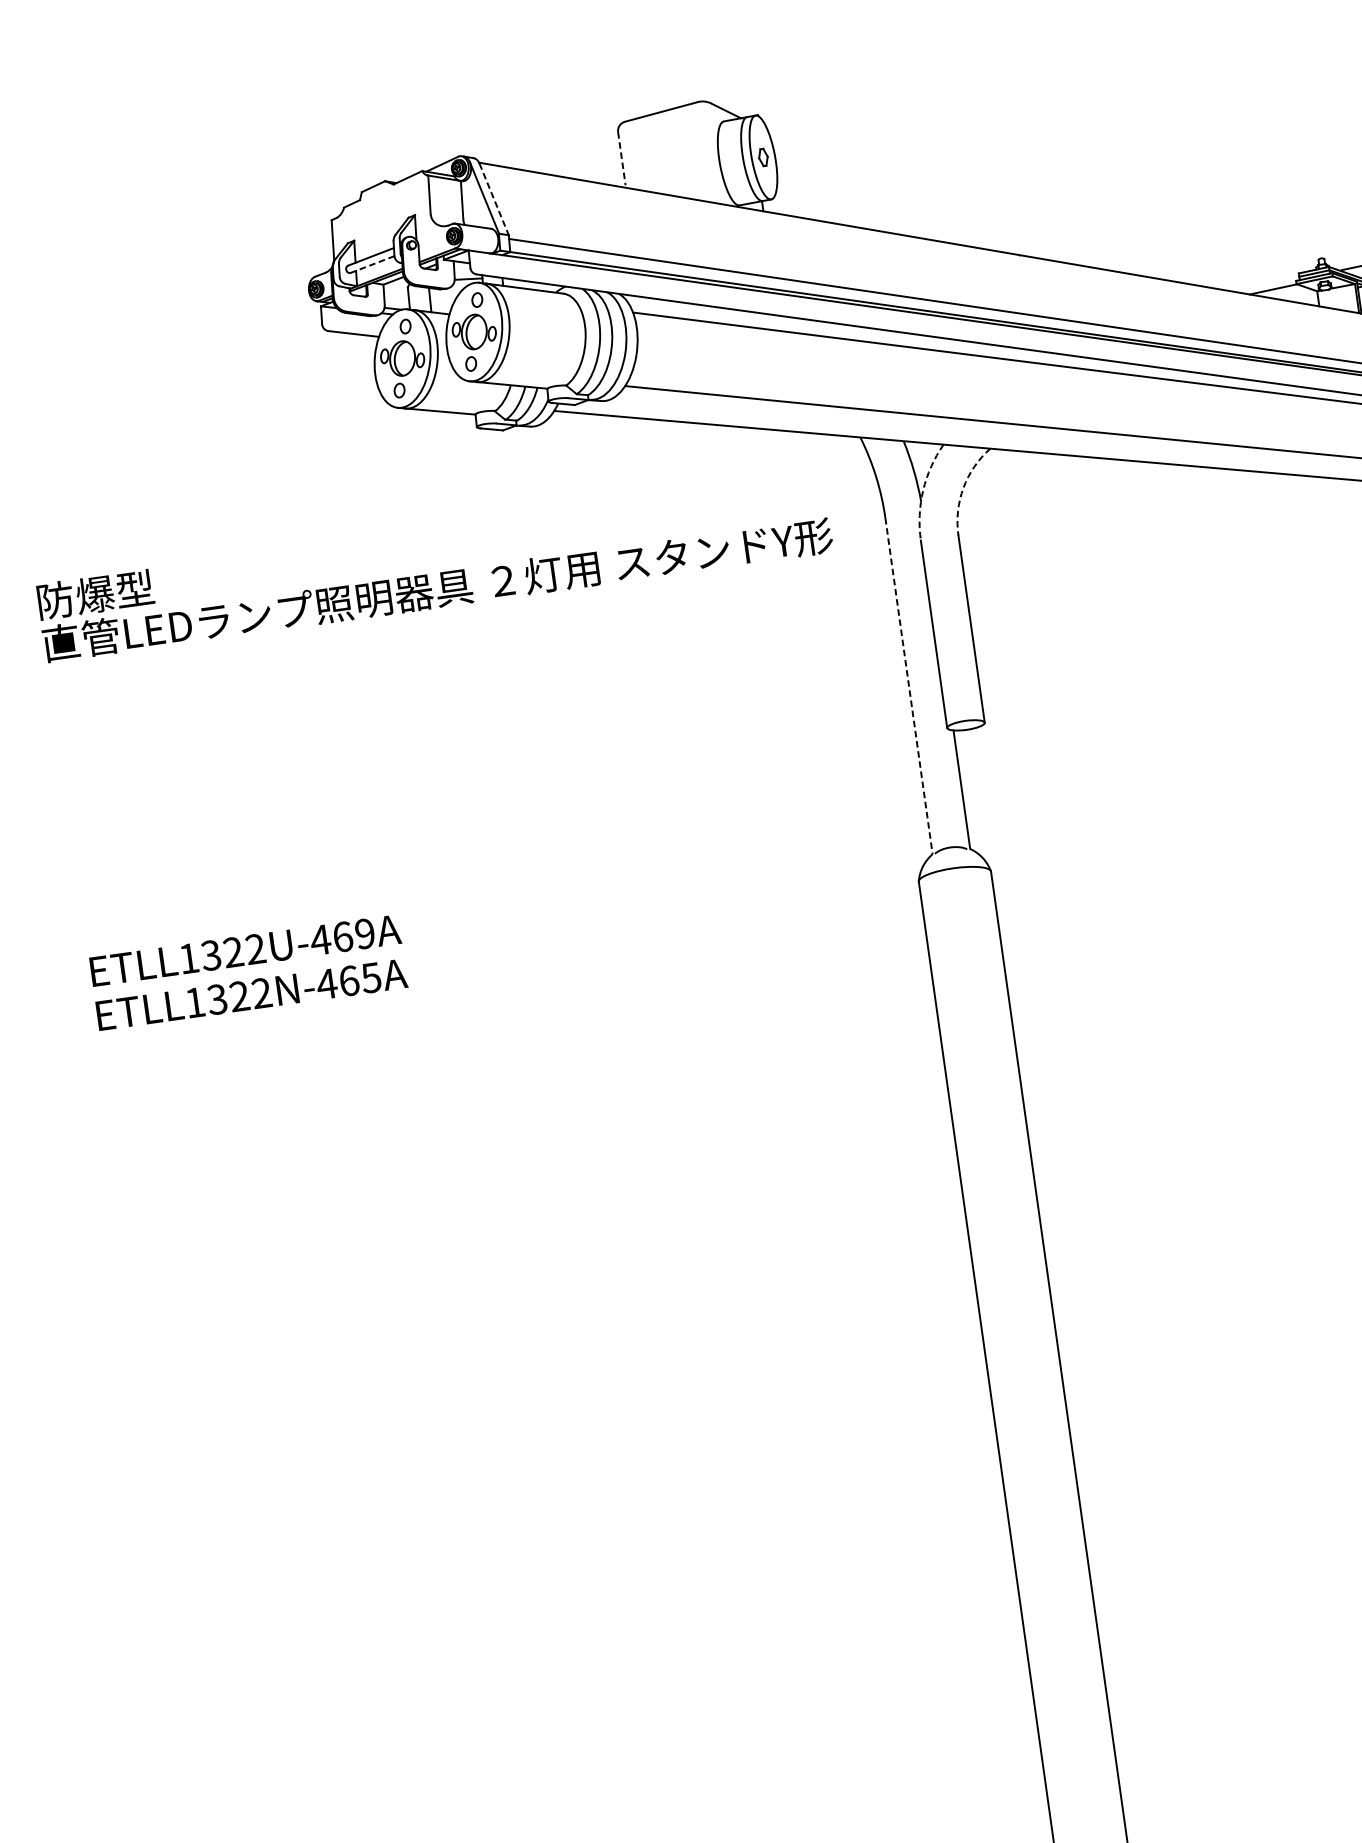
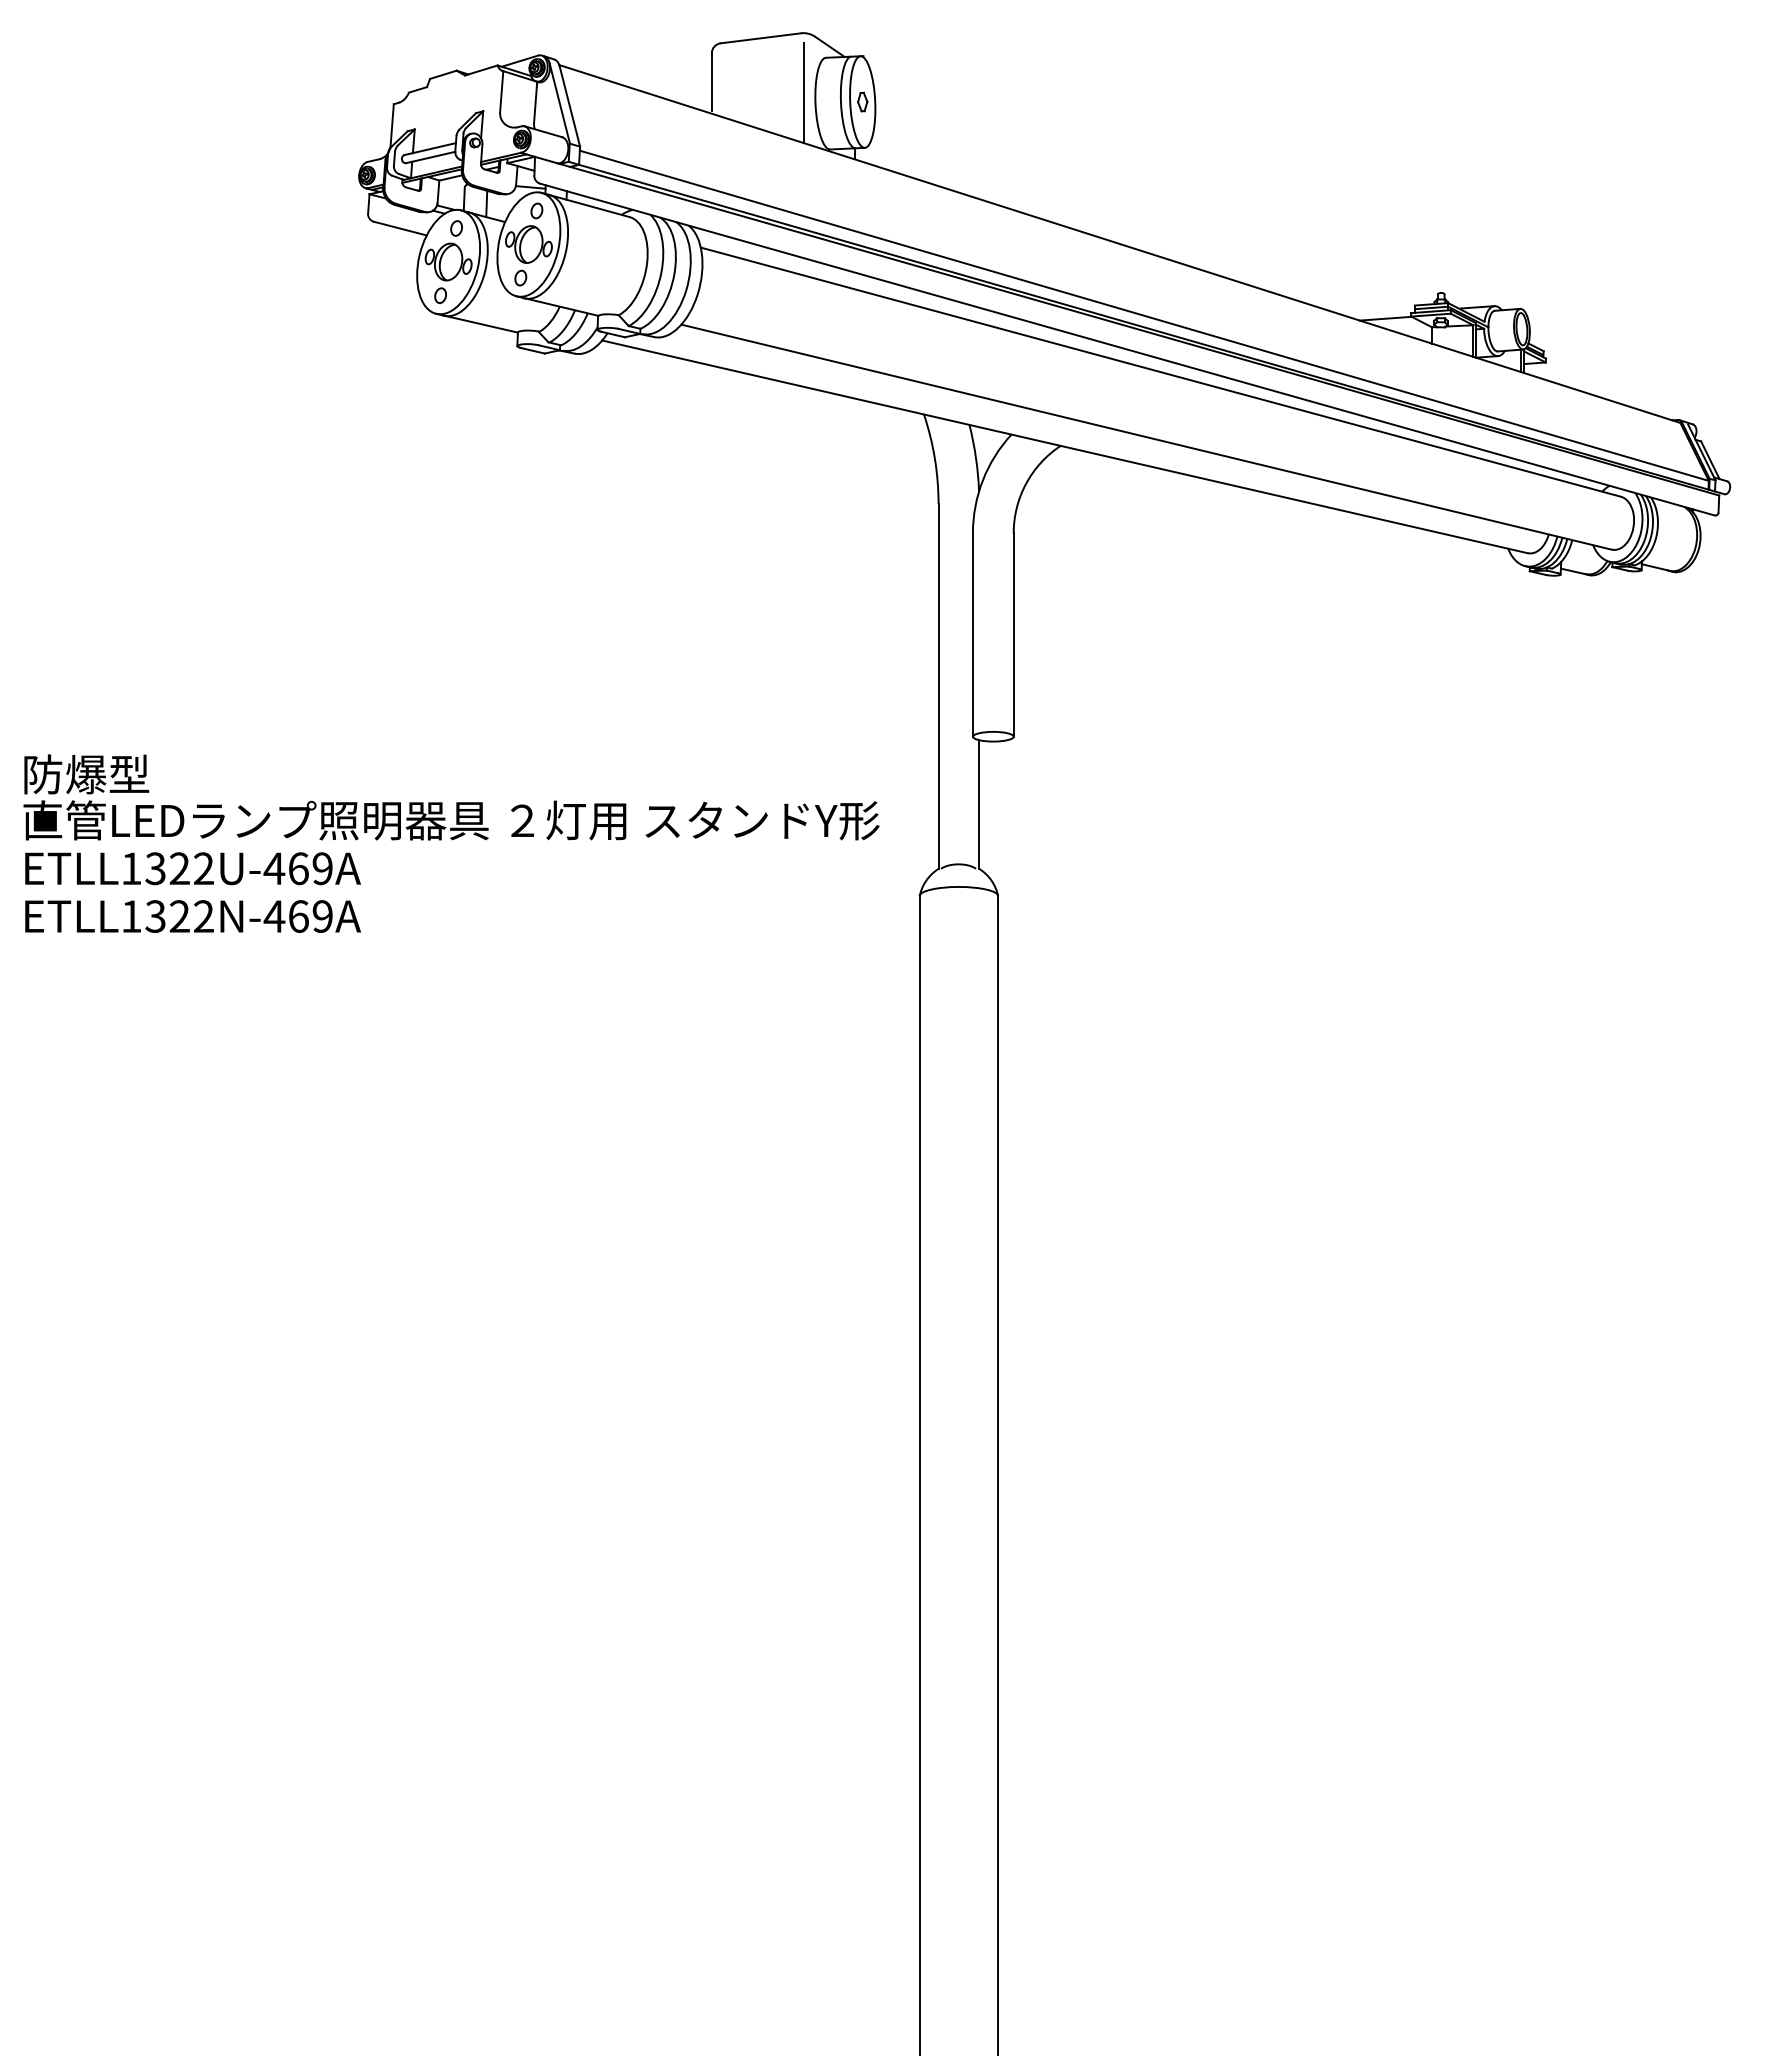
line: (707, 157) -> (803, 93), added
line: (621, 159) -> (711, 82), dashed -> solid
line: (493, 199) -> (569, 106), dashed -> solid
line: (372, 264) -> (430, 157), dashed -> solid
arc: (963, 487) -> (1026, 483), dashed -> solid
arc: (922, 490) -> (982, 480), dashed -> solid
text: (434, 568) -> (451, 797), moved
line: (908, 686) -> (938, 686), dashed -> solid
text: (371, 977) -> (322, 916), ETLL1322N-465A -> ETLL1322N-469A

